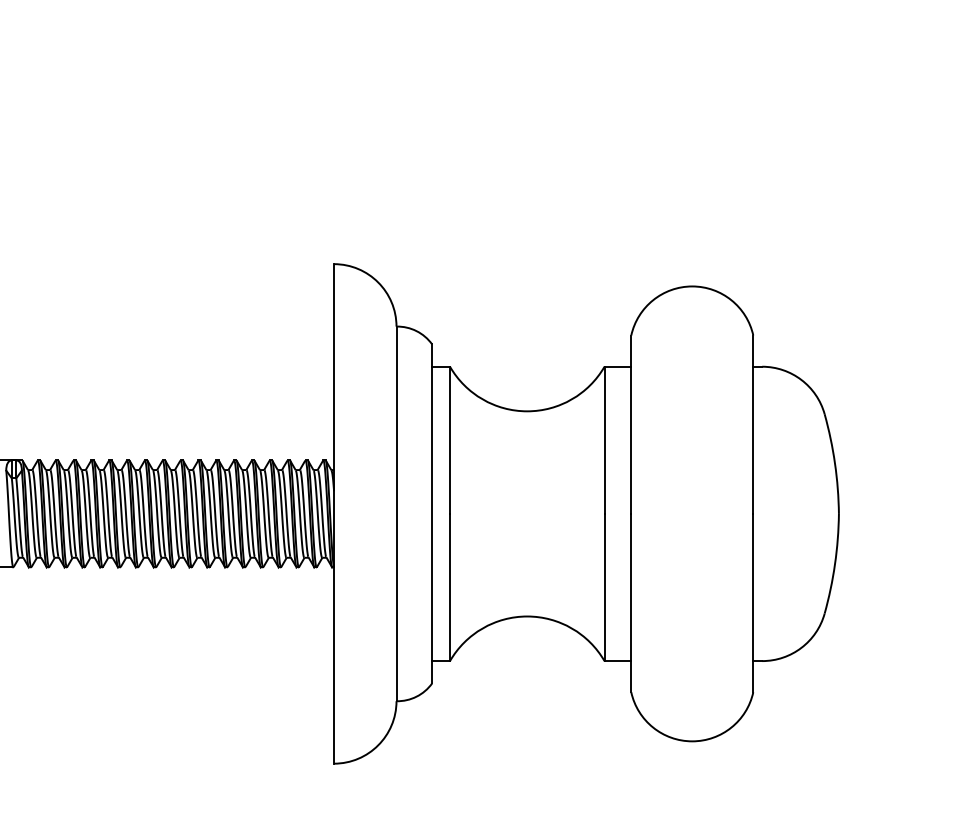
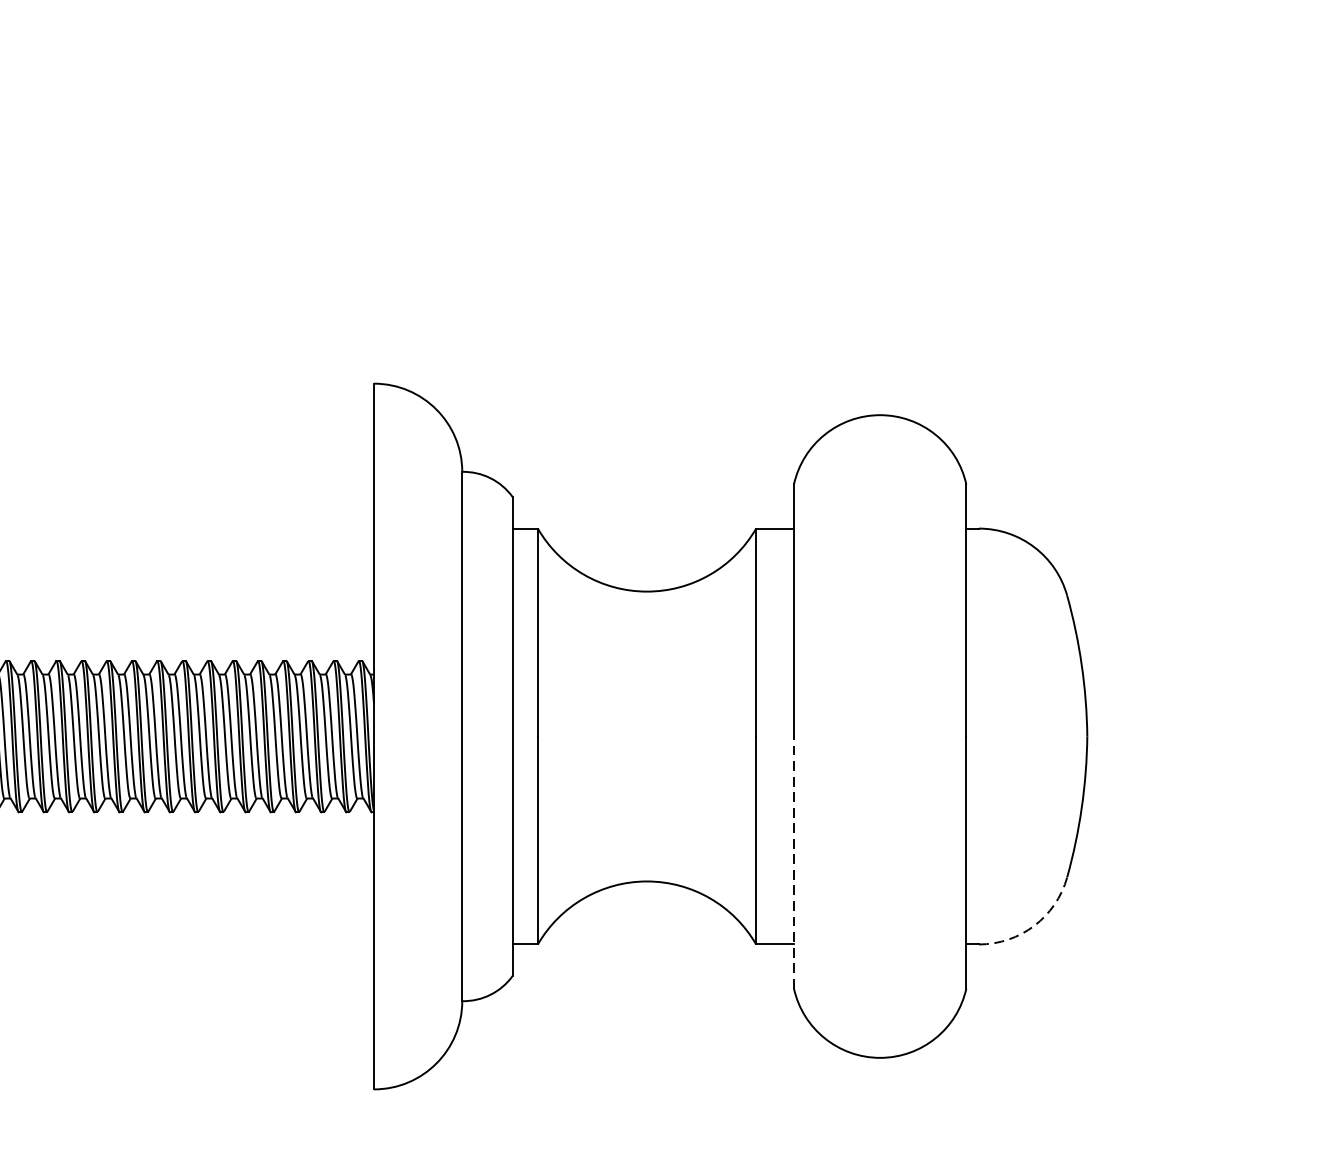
line: (631, 602) -> (794, 861), solid -> dashed
arc: (801, 647) -> (1034, 925), solid -> dashed

